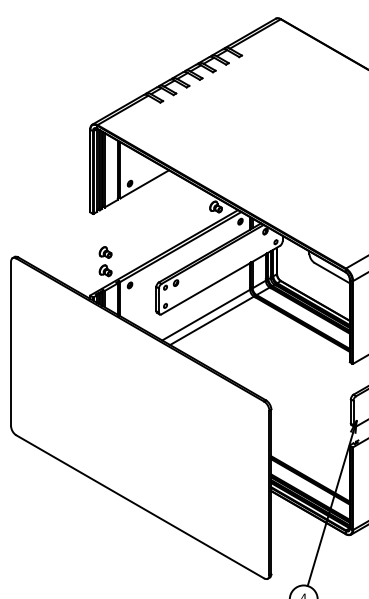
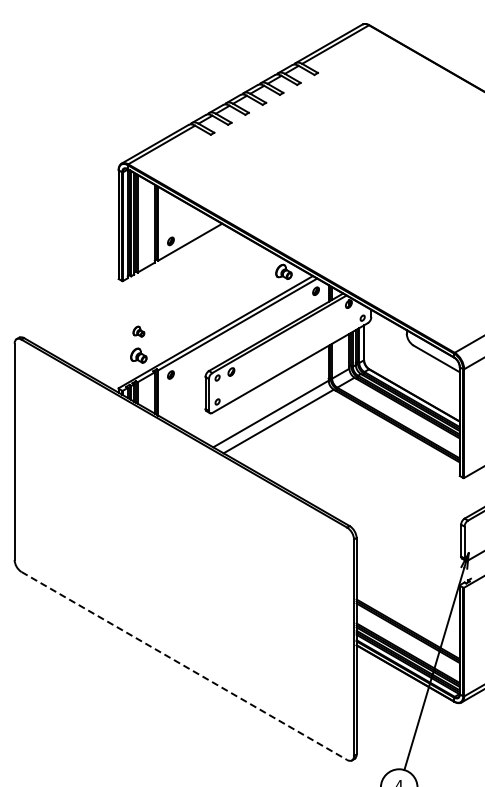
part: (105, 252) -> (138, 331), size x0.7
line: (140, 506) -> (184, 665), solid -> dashed

